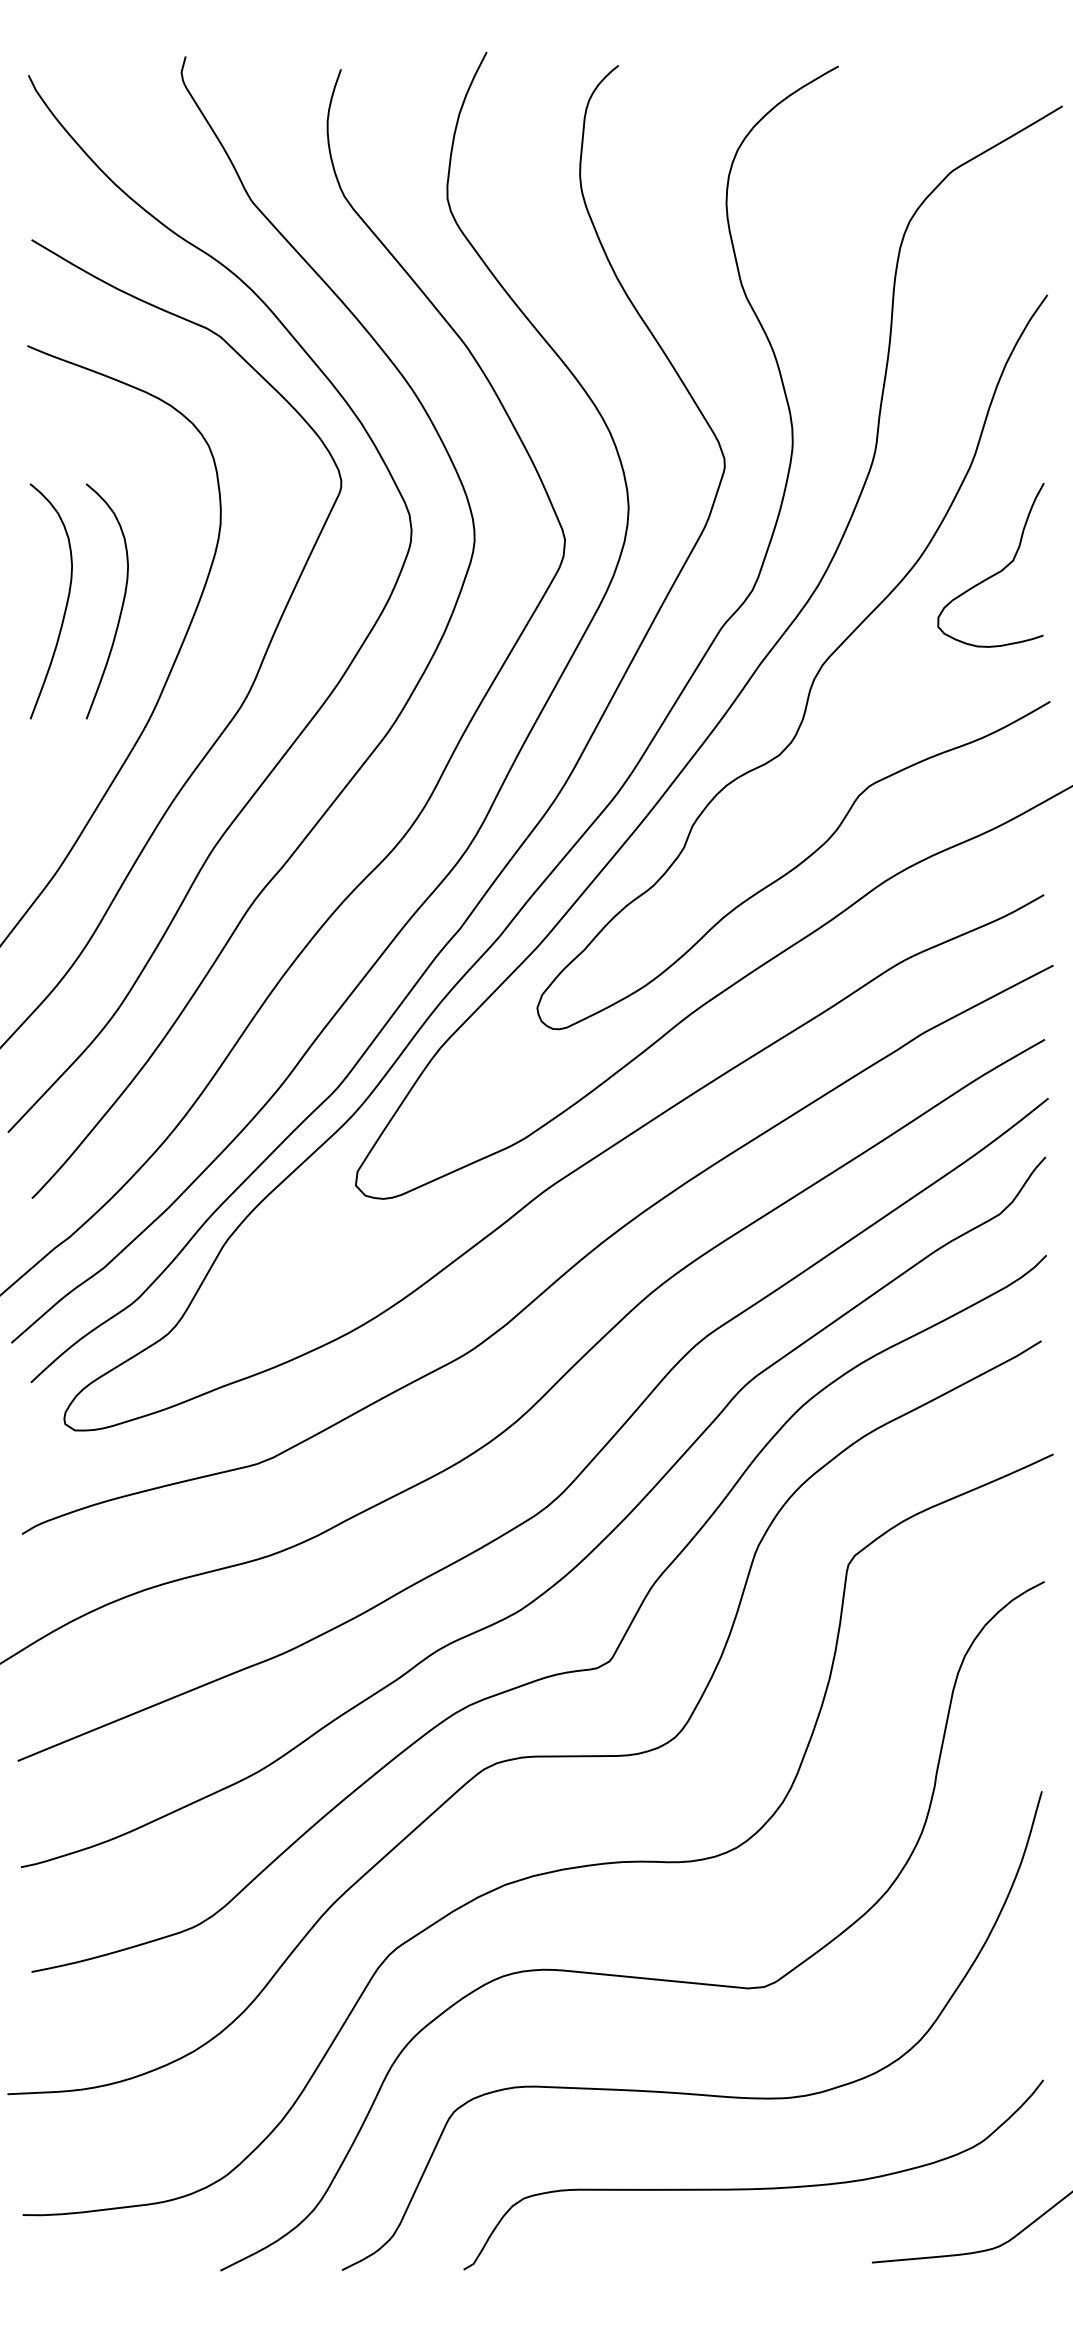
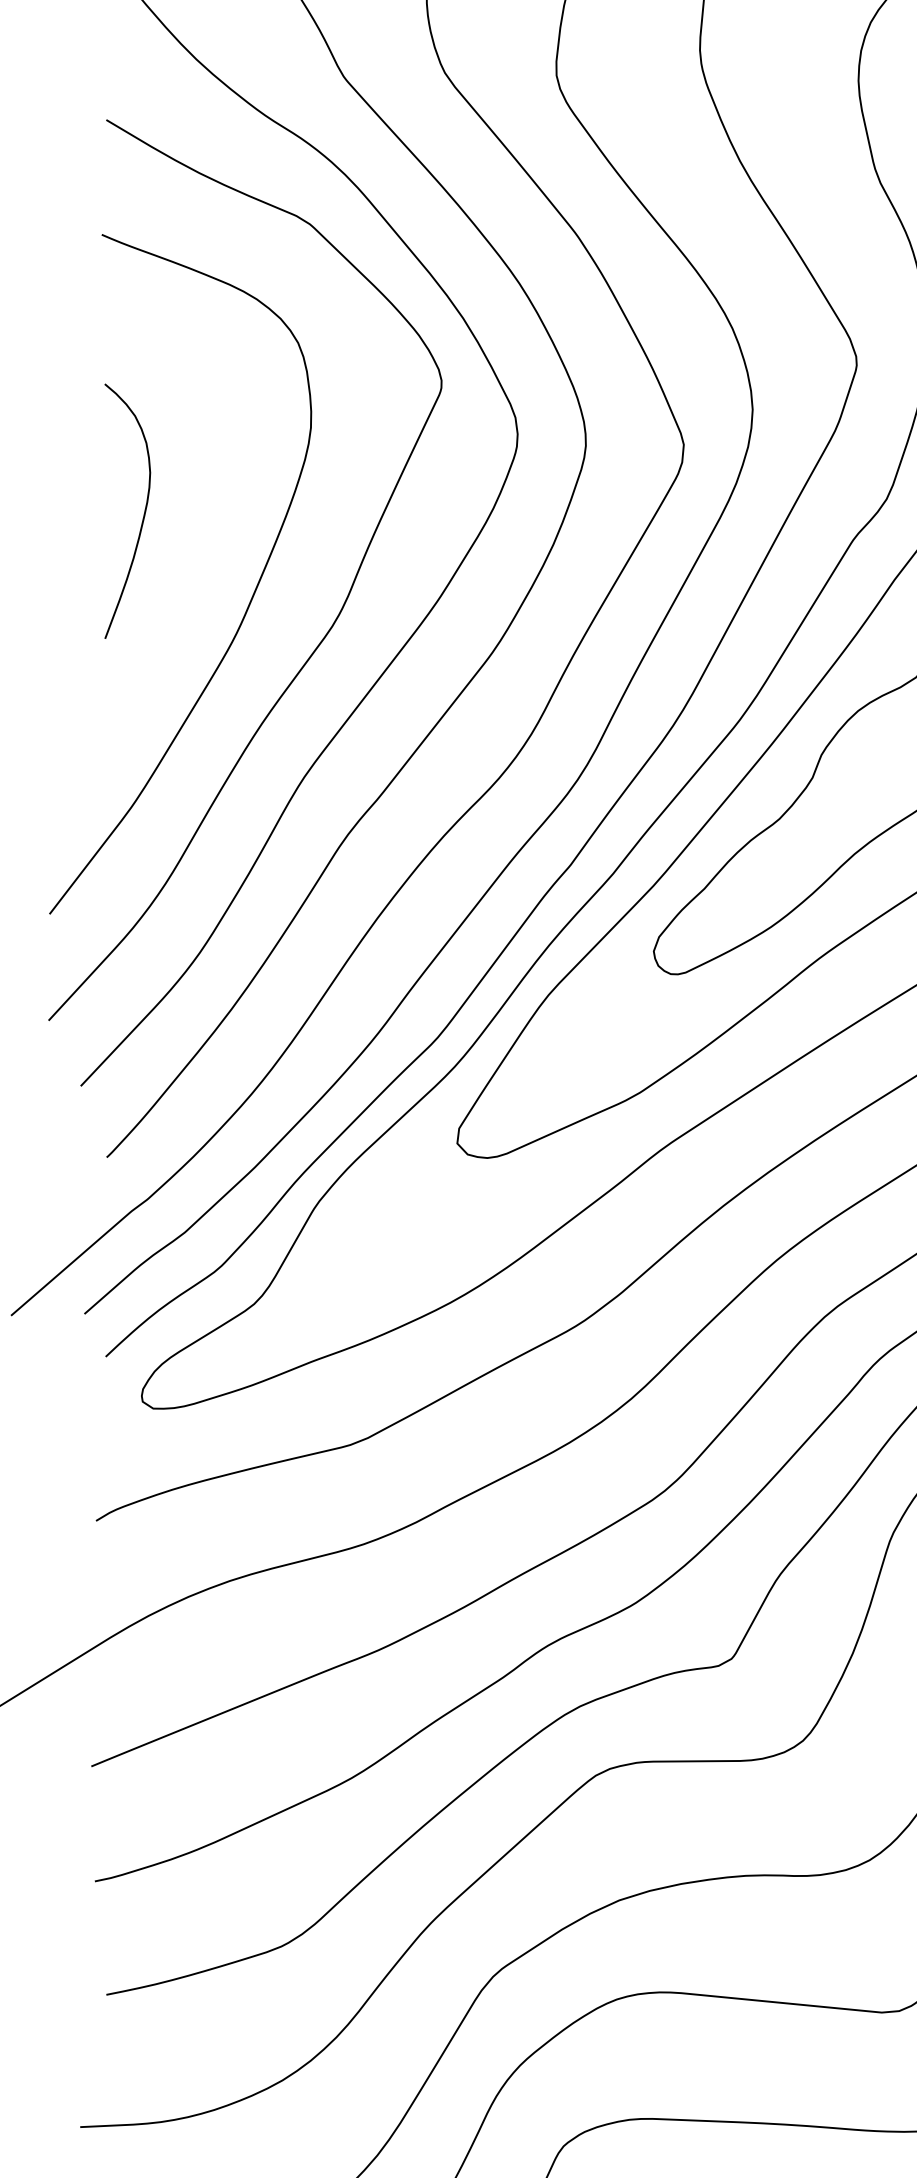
curve: (121, 605) -> (203, 515), removed

